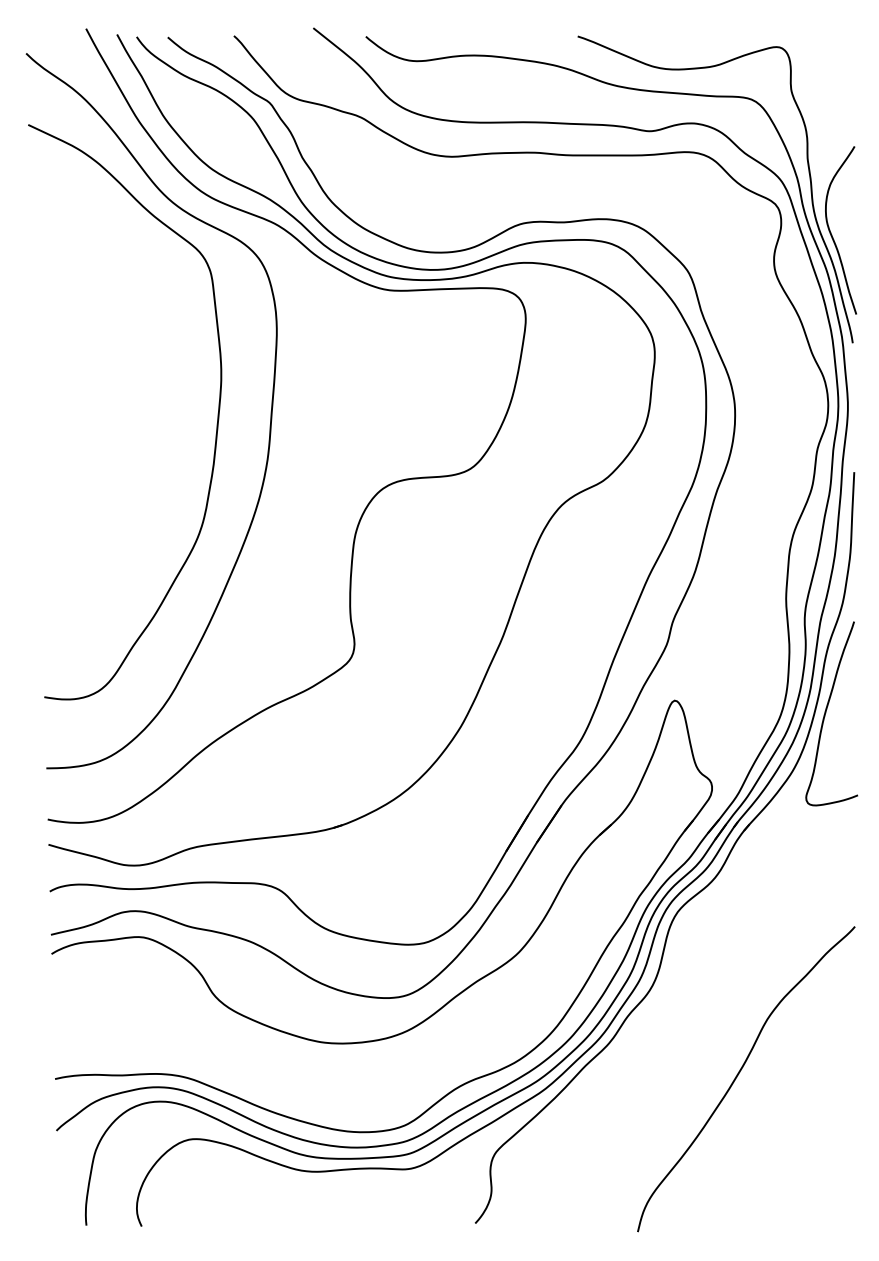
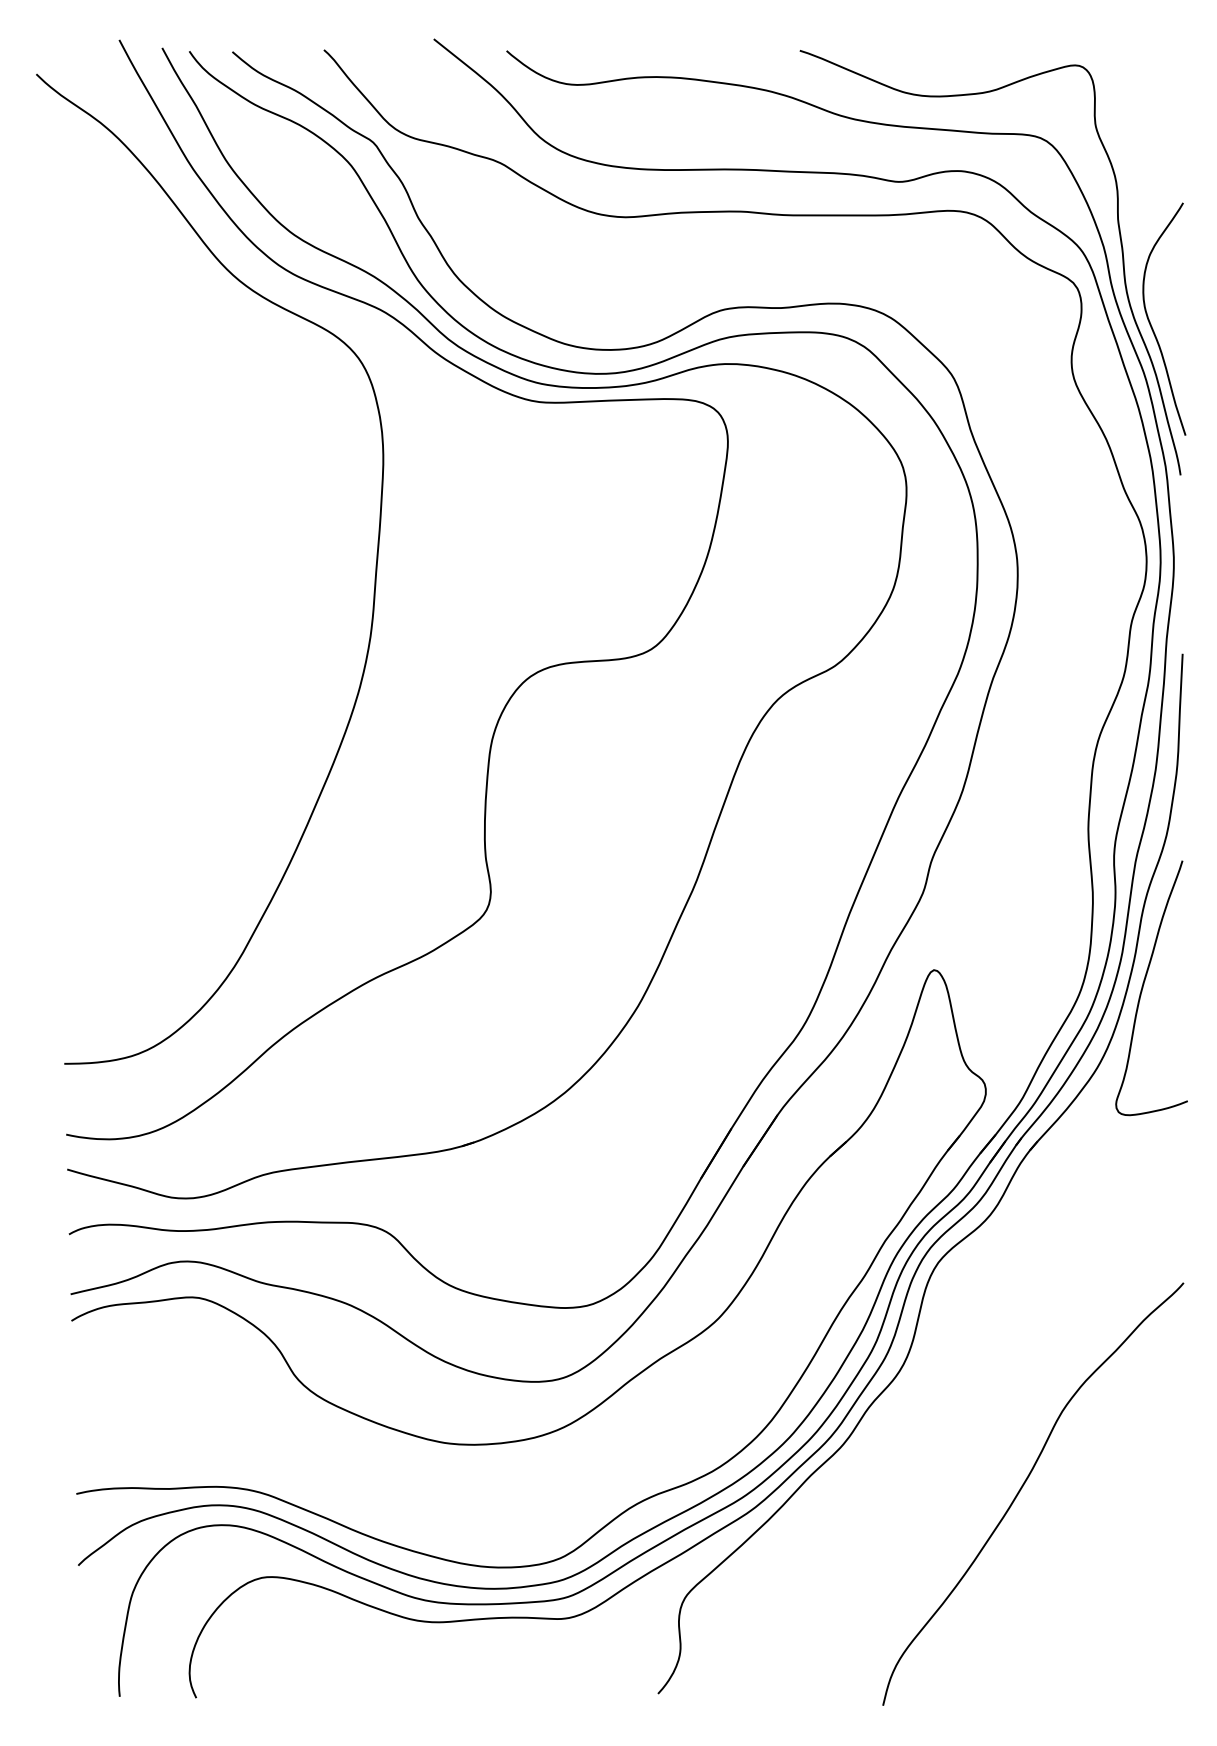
curve: (217, 422) -> (300, 585), removed

